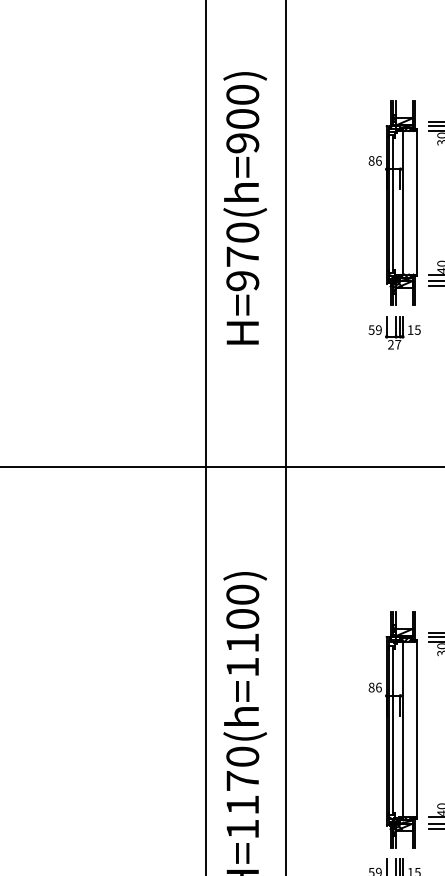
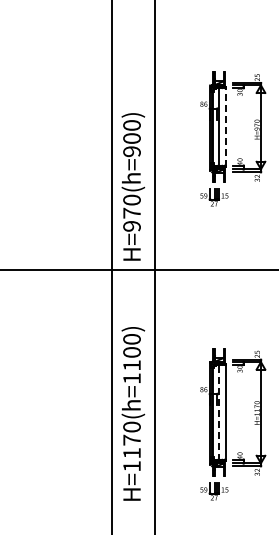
line: (417, 201) -> (226, 126), solid -> dashed
text: (245, 207) -> (133, 186), moved
line: (402, 729) -> (218, 412), solid -> dashed

